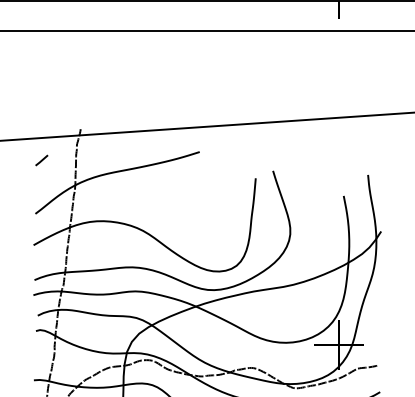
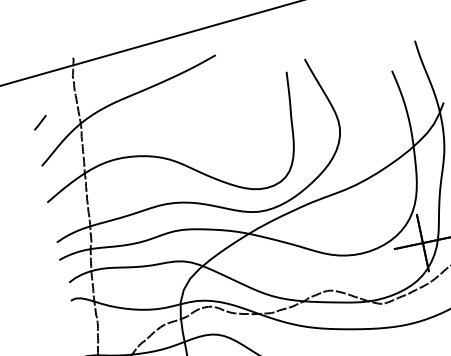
line: (41, 160) -> (39, 122), moved

